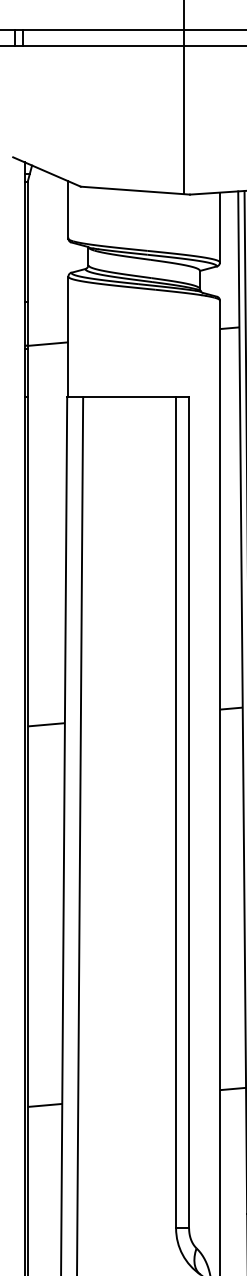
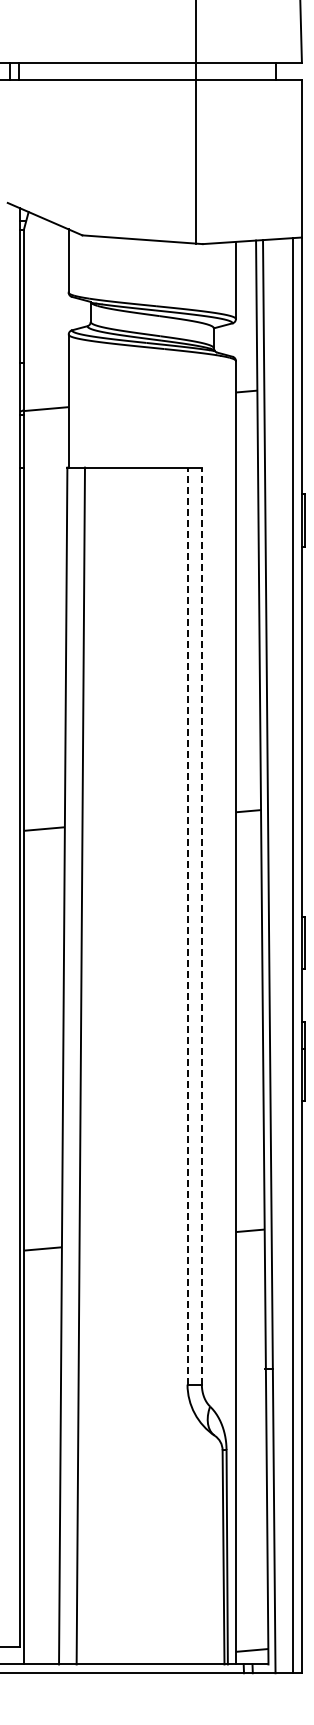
line: (176, 812) -> (187, 925), solid -> dashed
line: (188, 812) -> (201, 925), solid -> dashed

